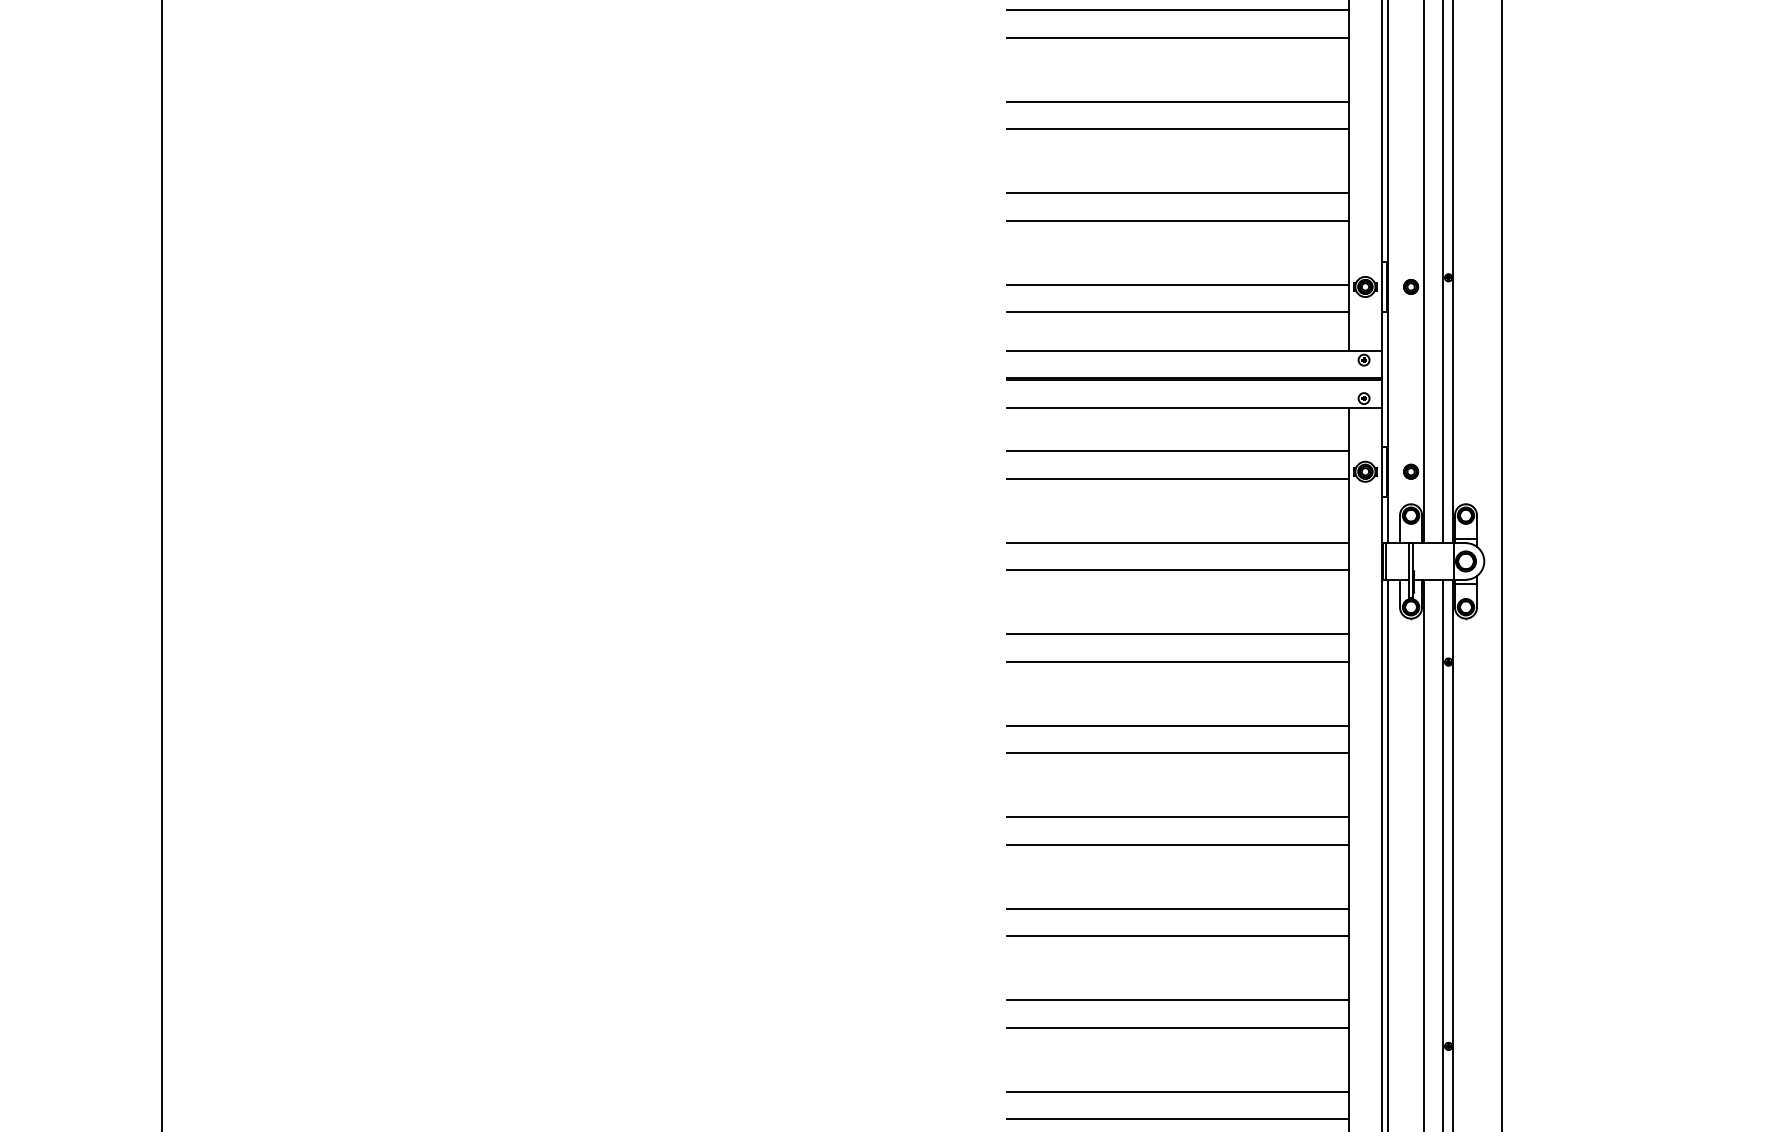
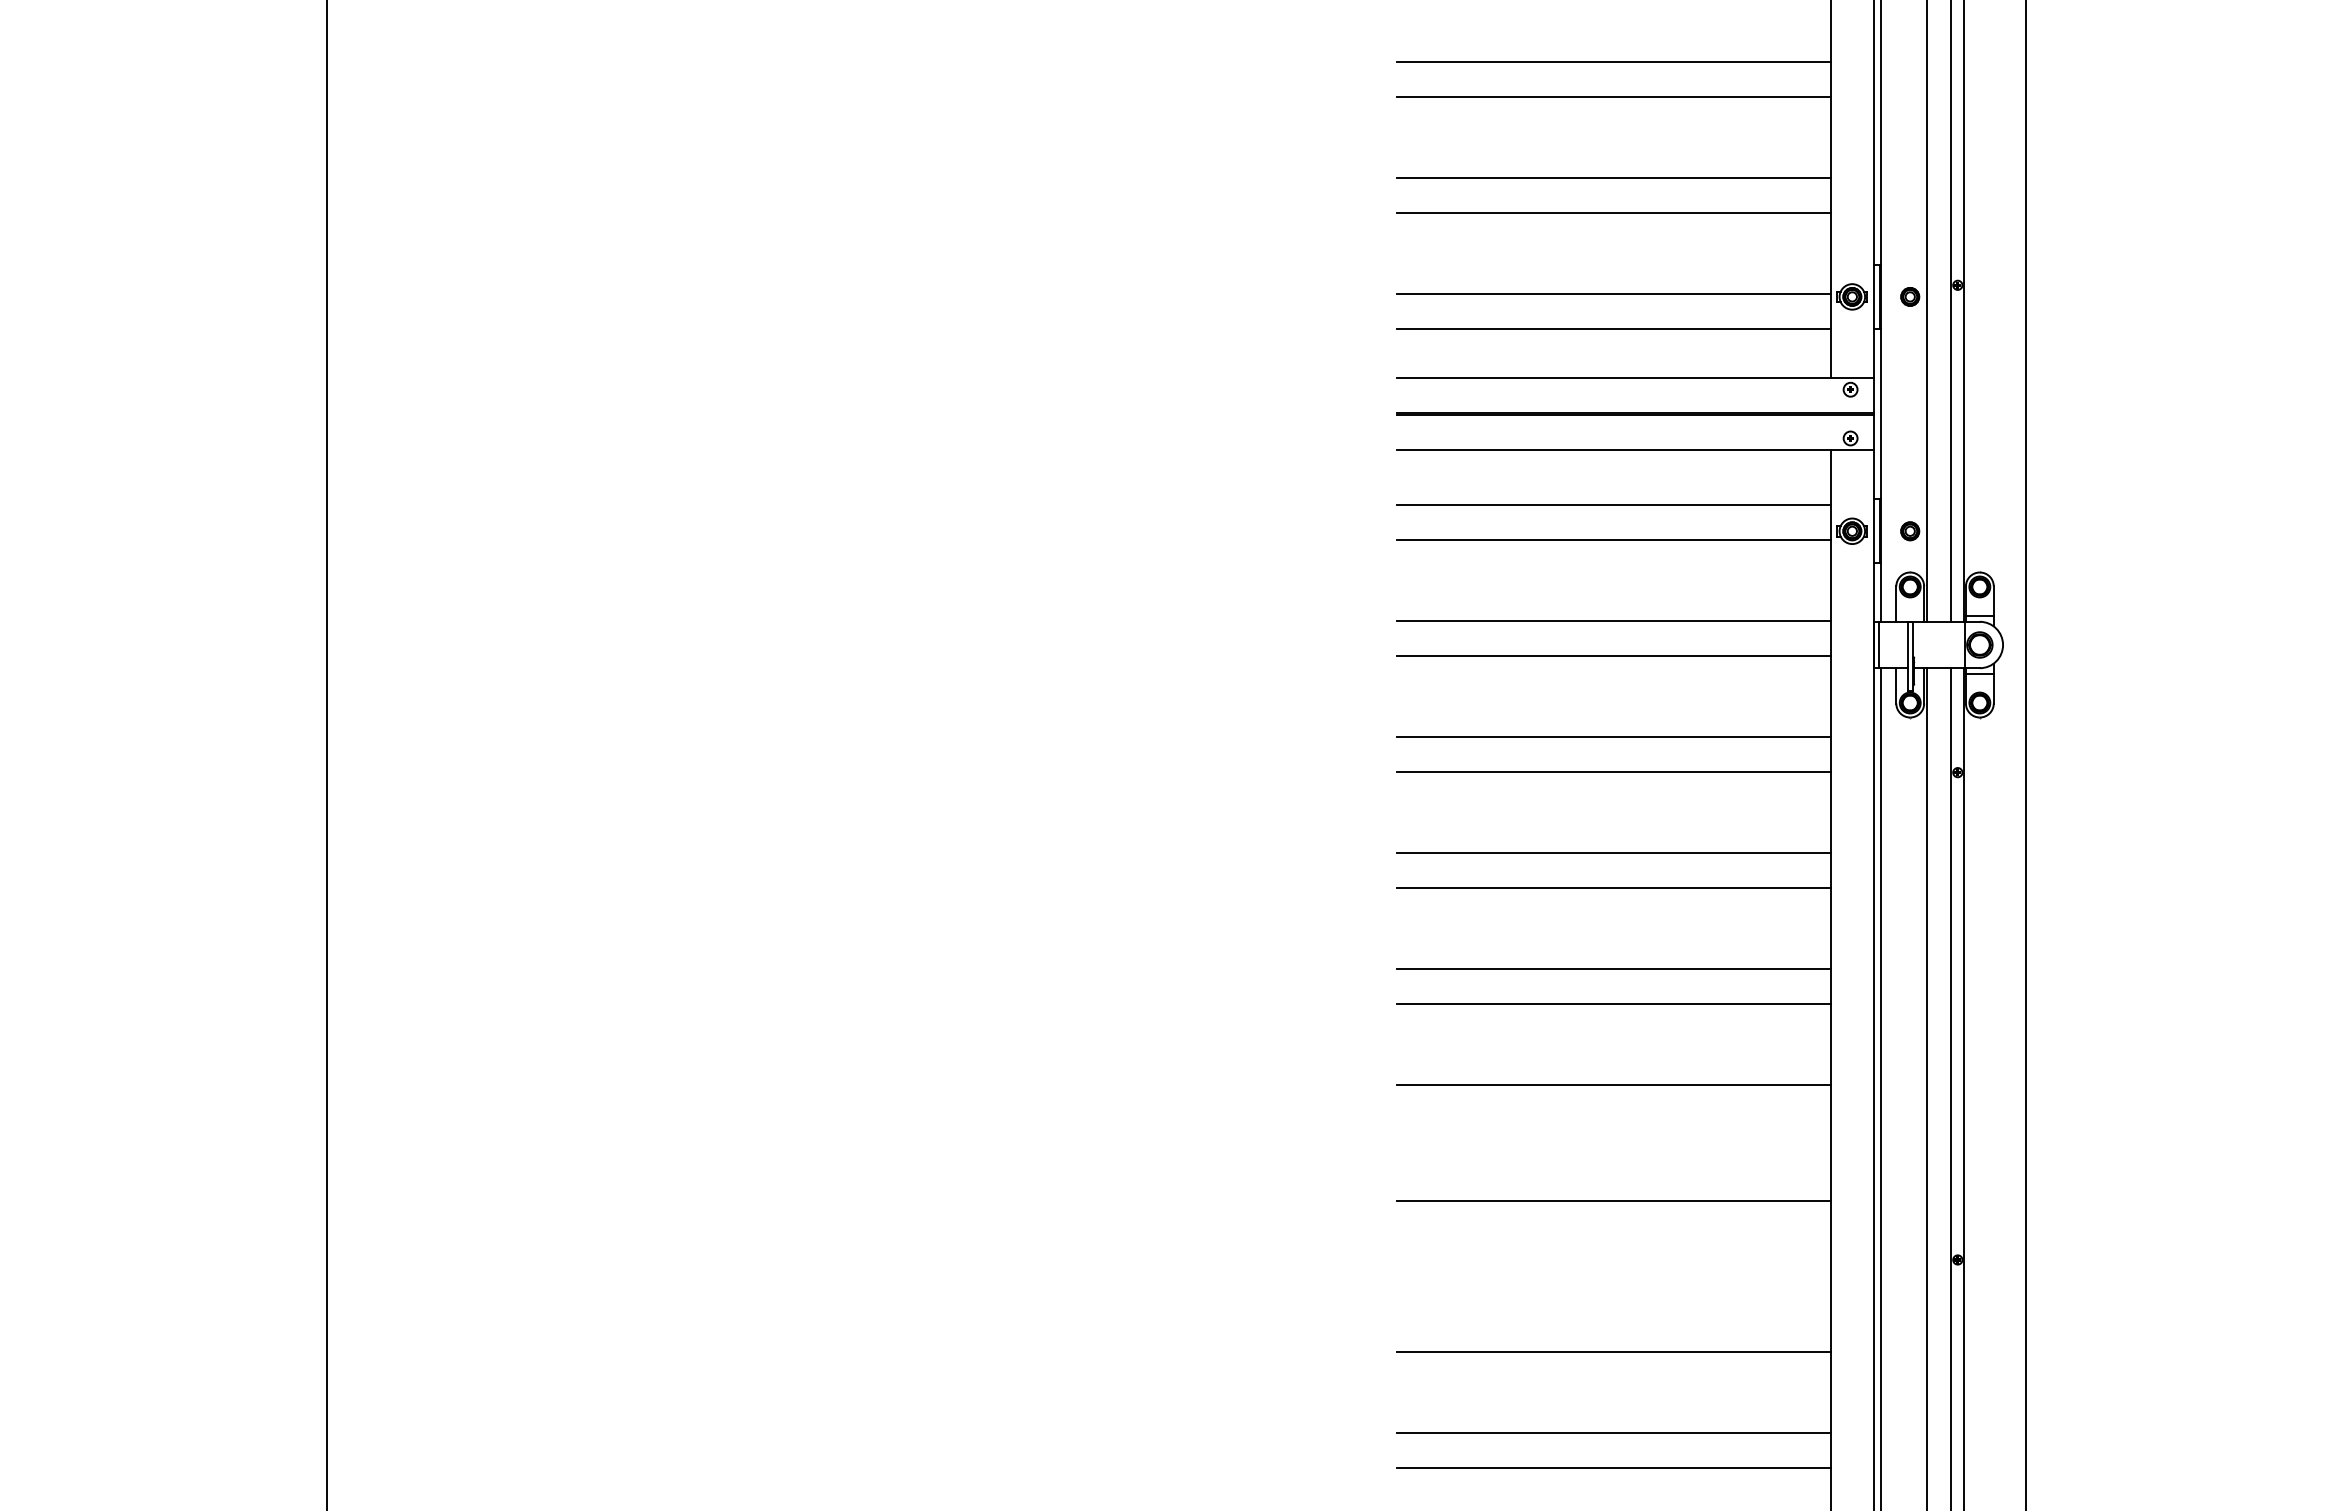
line: (1177, 936) -> (1613, 1120), removed
line: (1177, 1027) -> (1613, 1236), removed
line: (1177, 1091) -> (1613, 1317), removed

